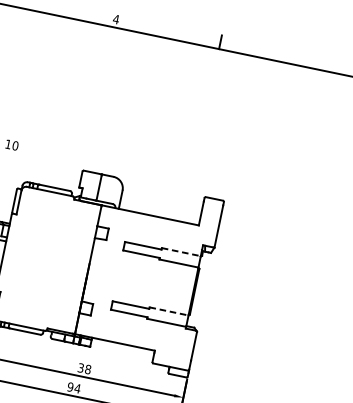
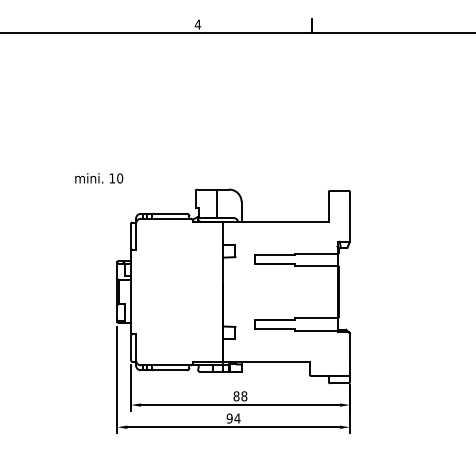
line: (181, 252) -> (316, 253), dashed -> solid
line: (169, 311) -> (316, 318), dashed -> solid
text: (80, 368) -> (236, 396), 38 -> 88

